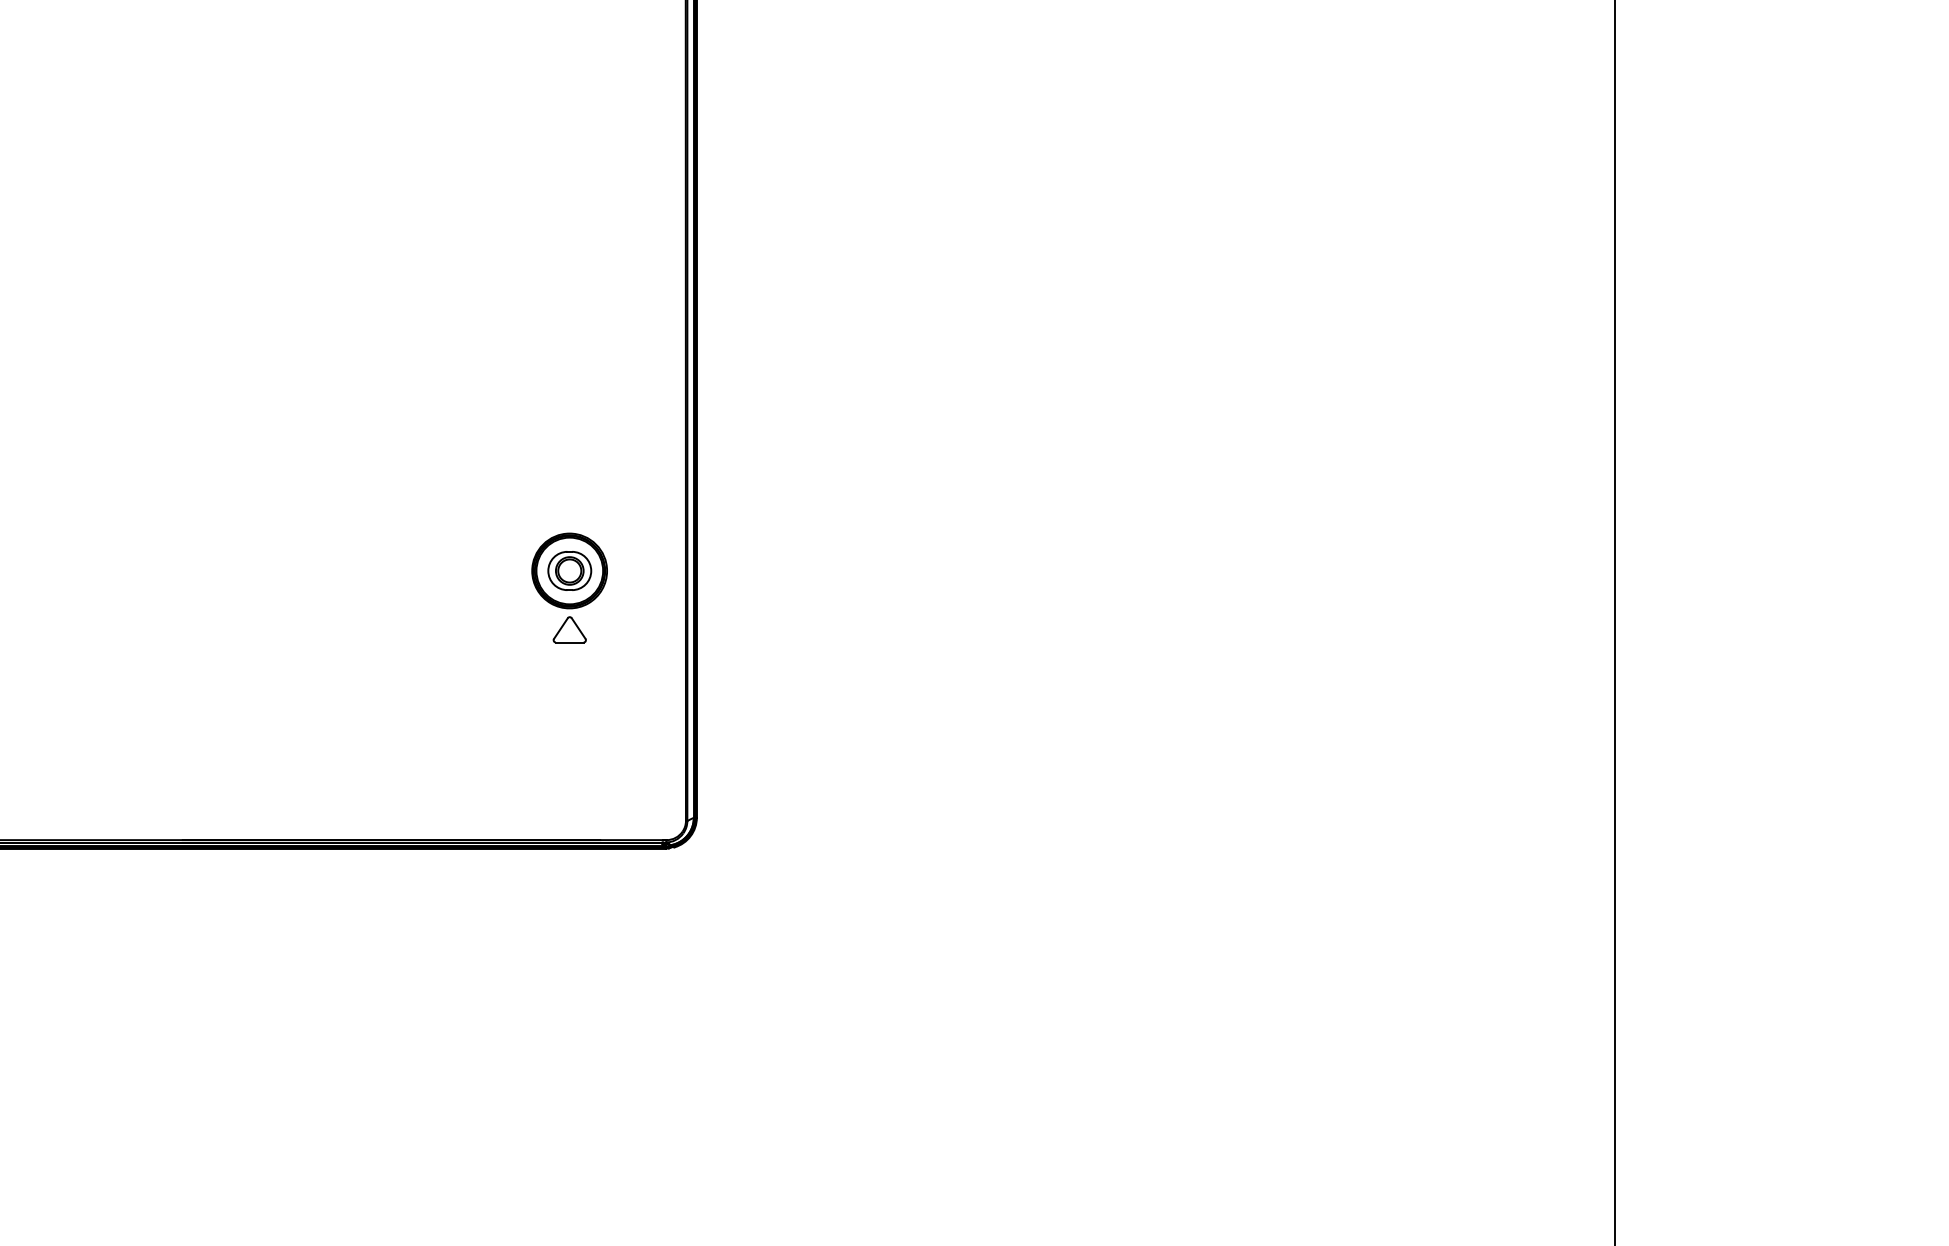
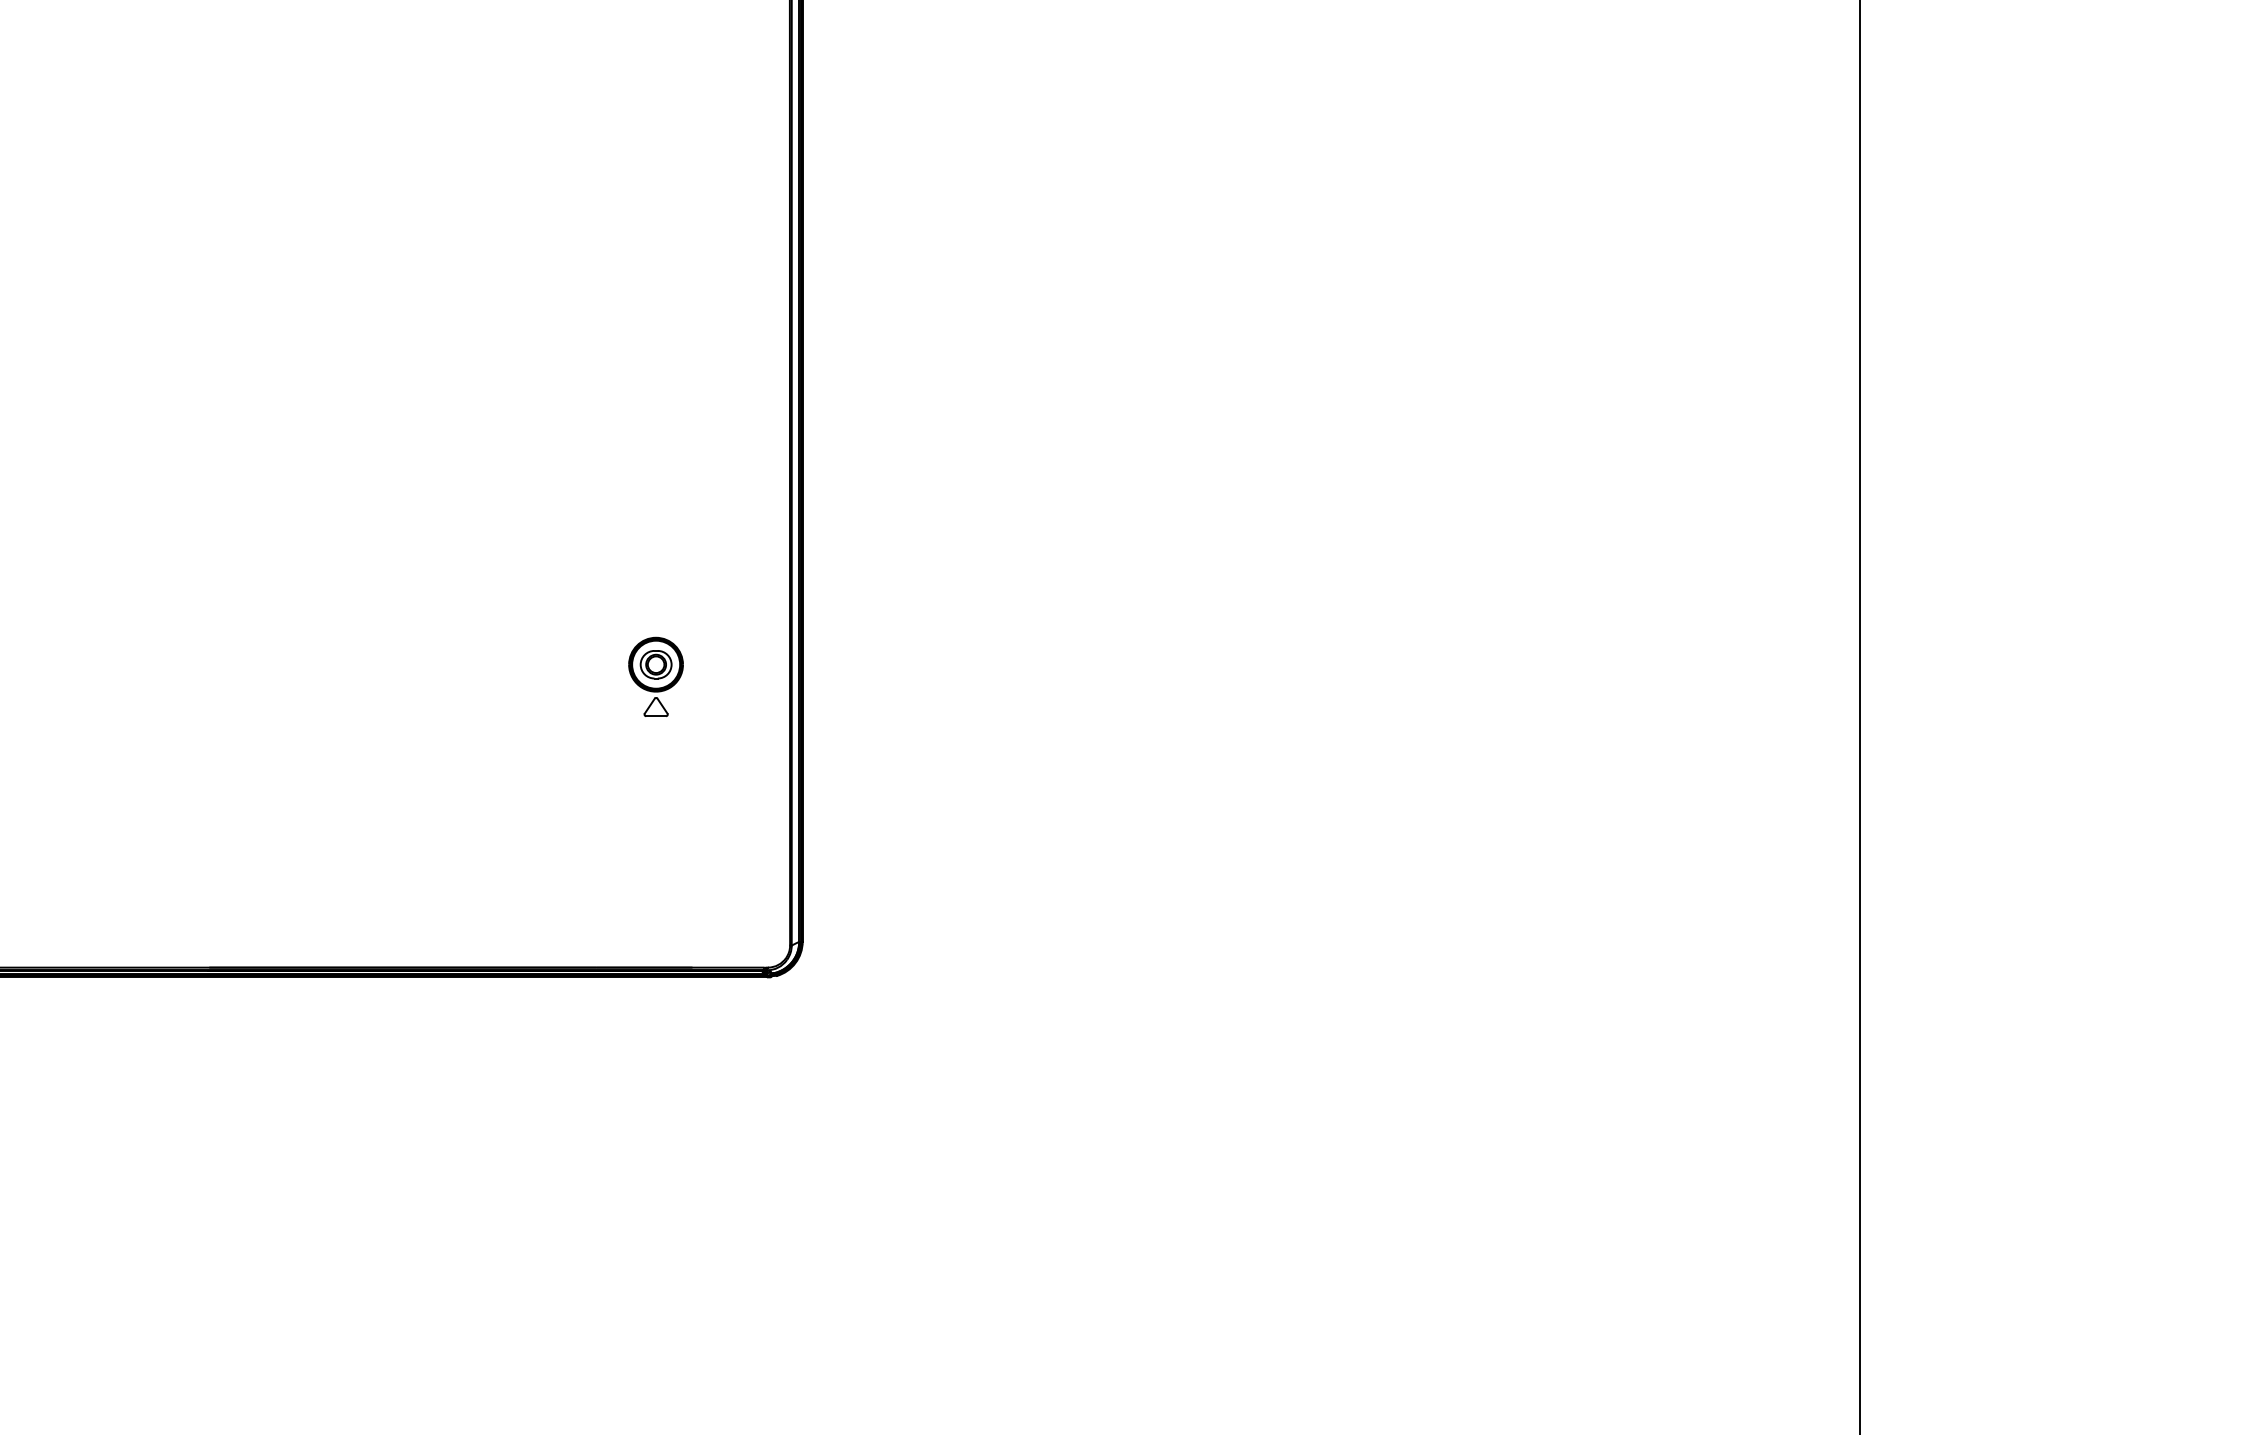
part: (569, 587) -> (655, 676), size x0.62

